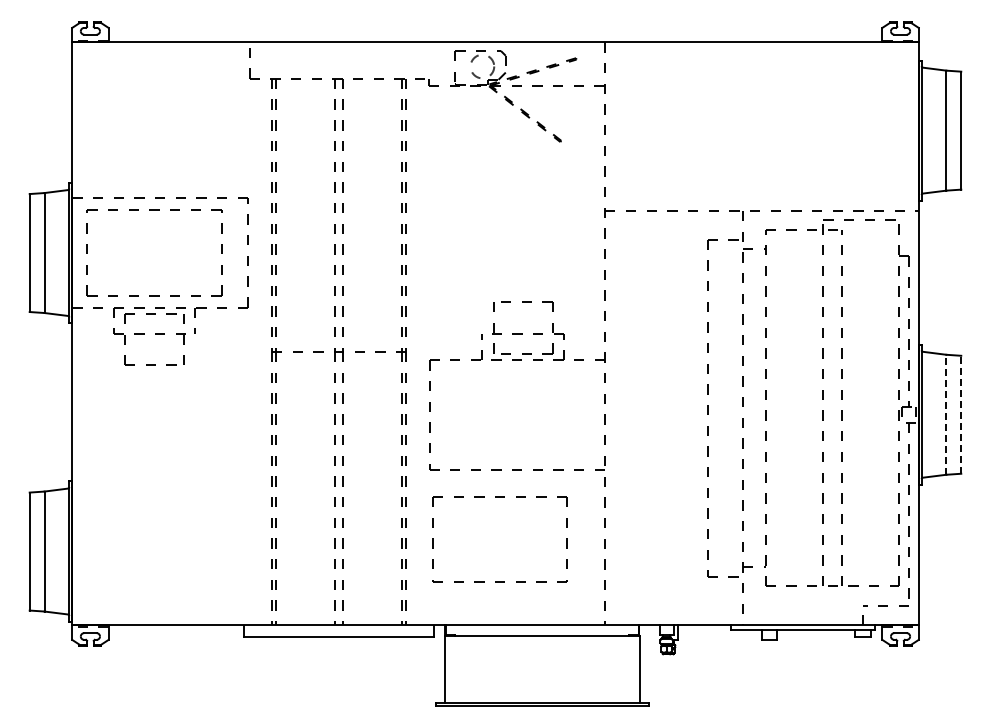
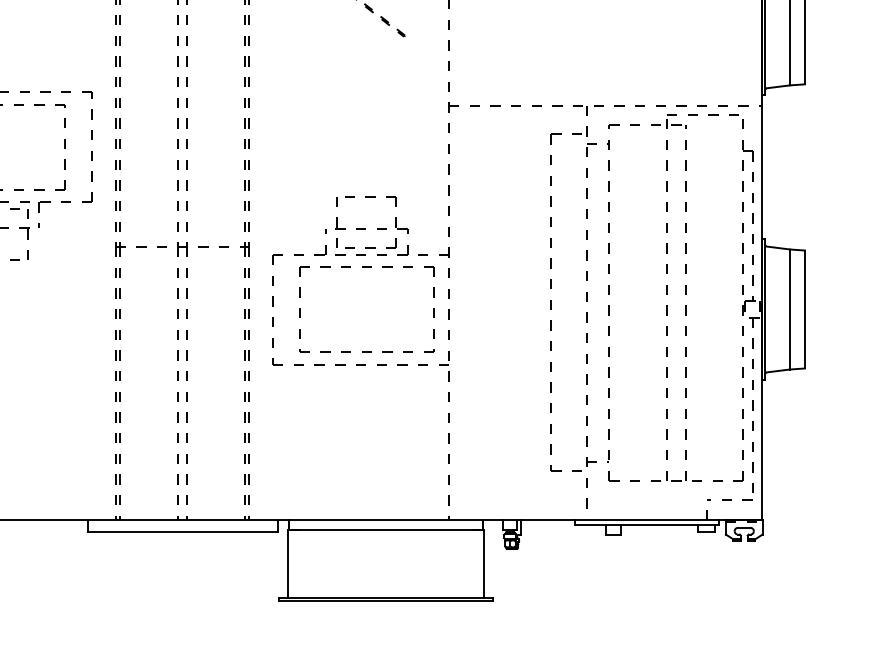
line: (946, 414) -> (790, 309), dashed -> solid
line: (961, 414) -> (805, 309), dashed -> solid
part: (499, 497) -> (366, 267), moved

